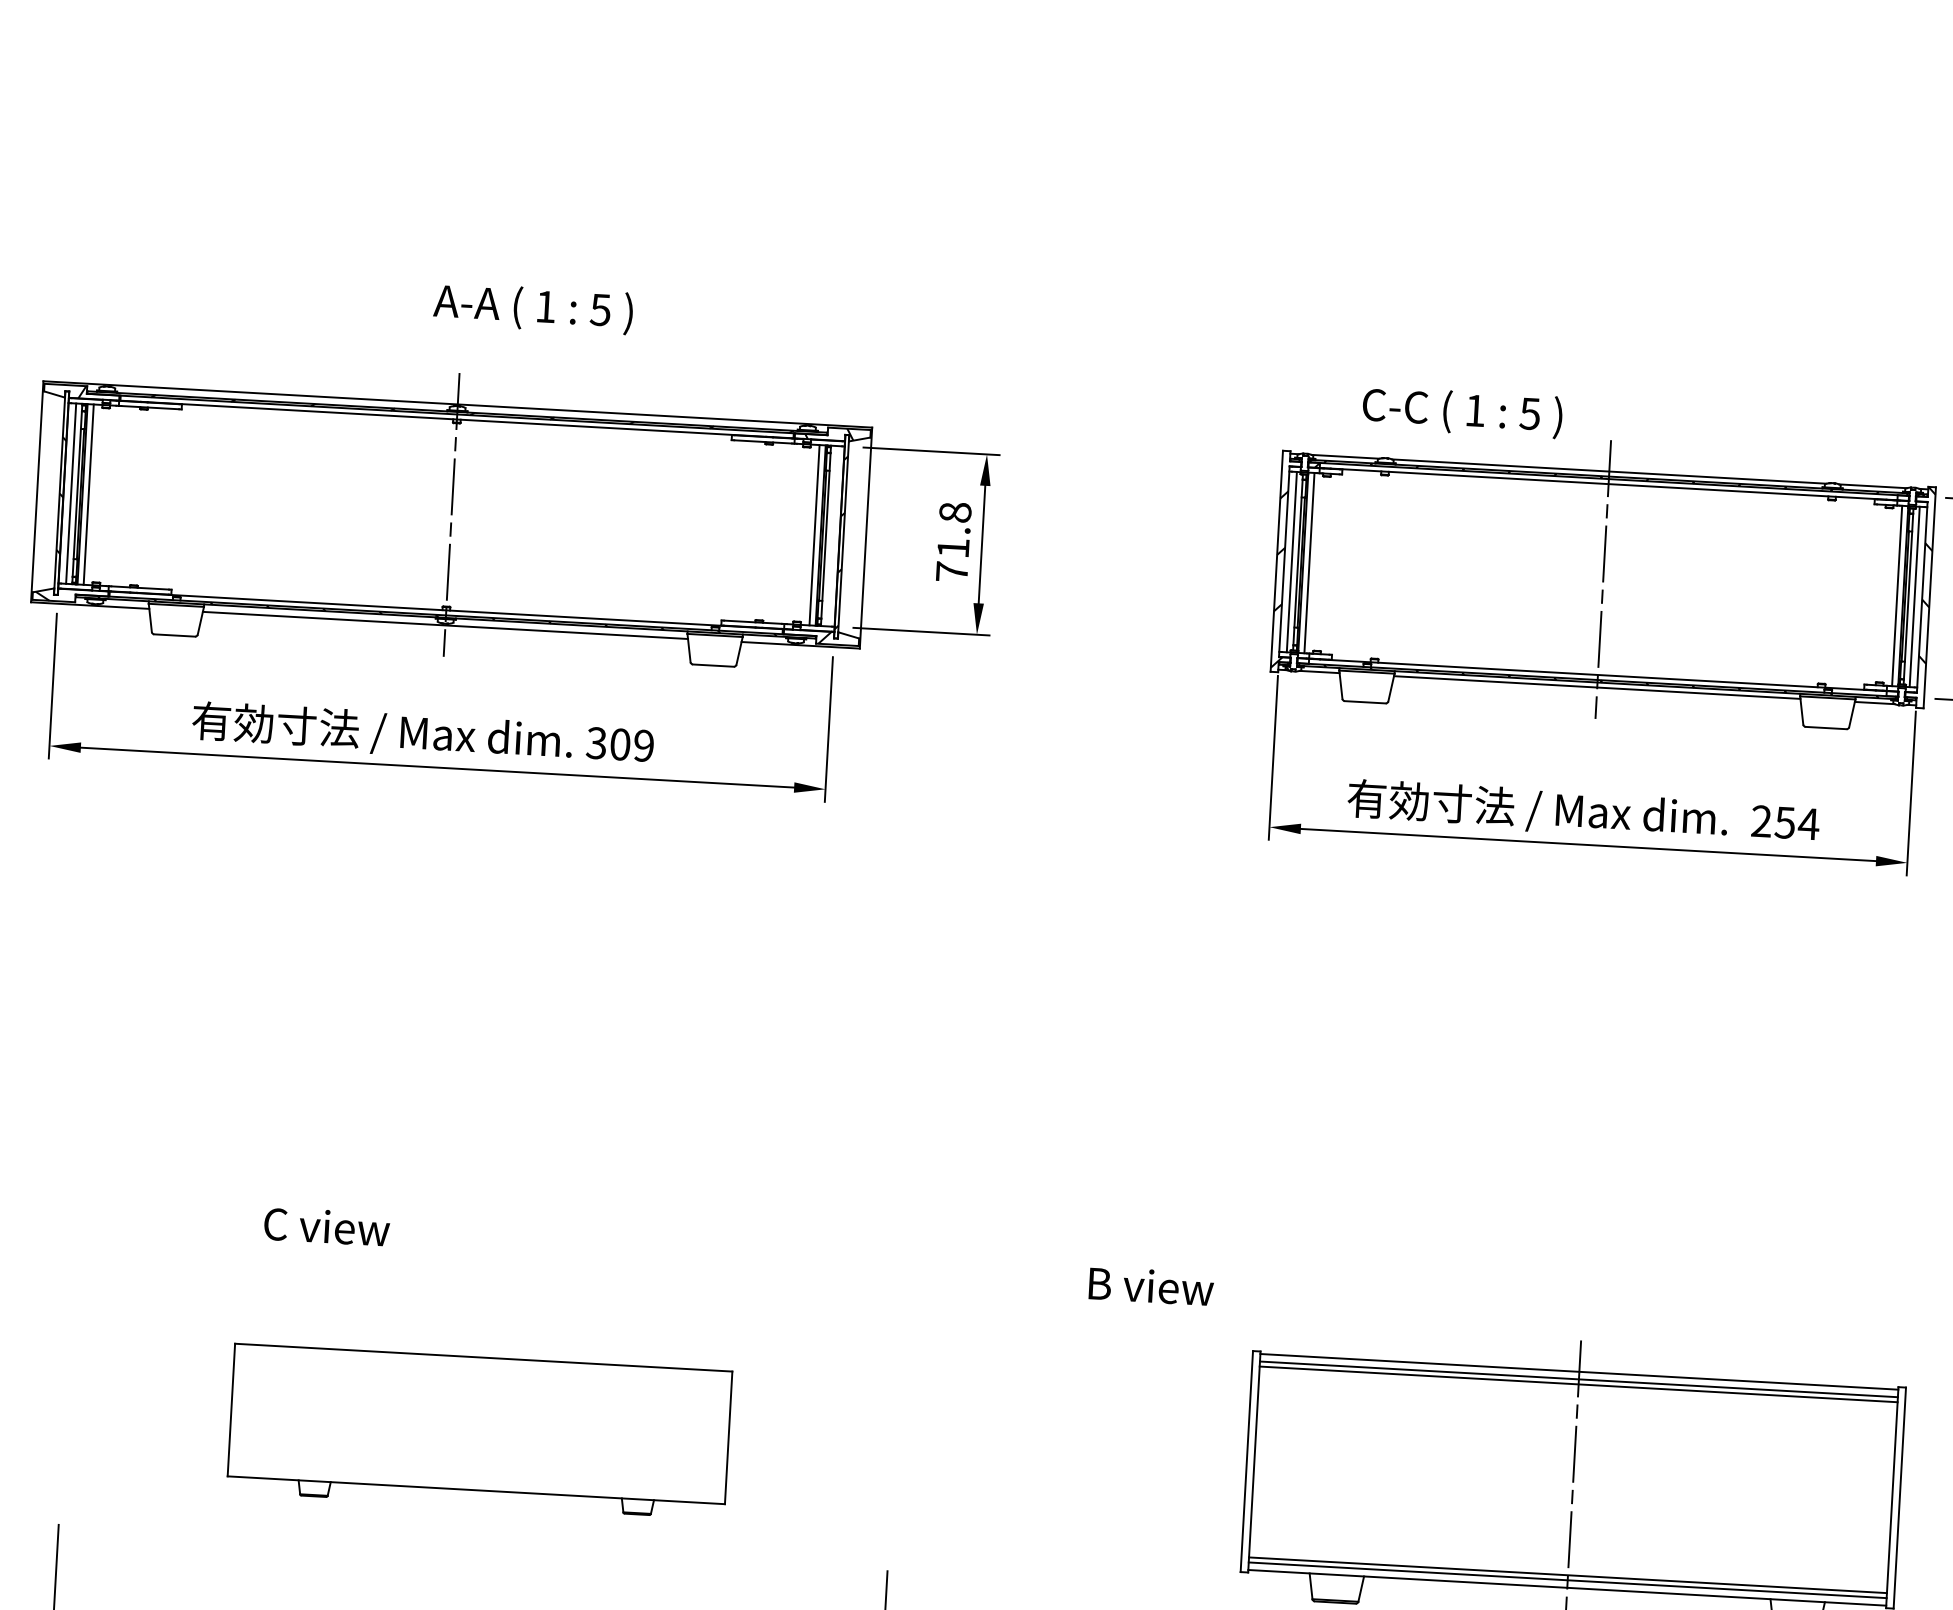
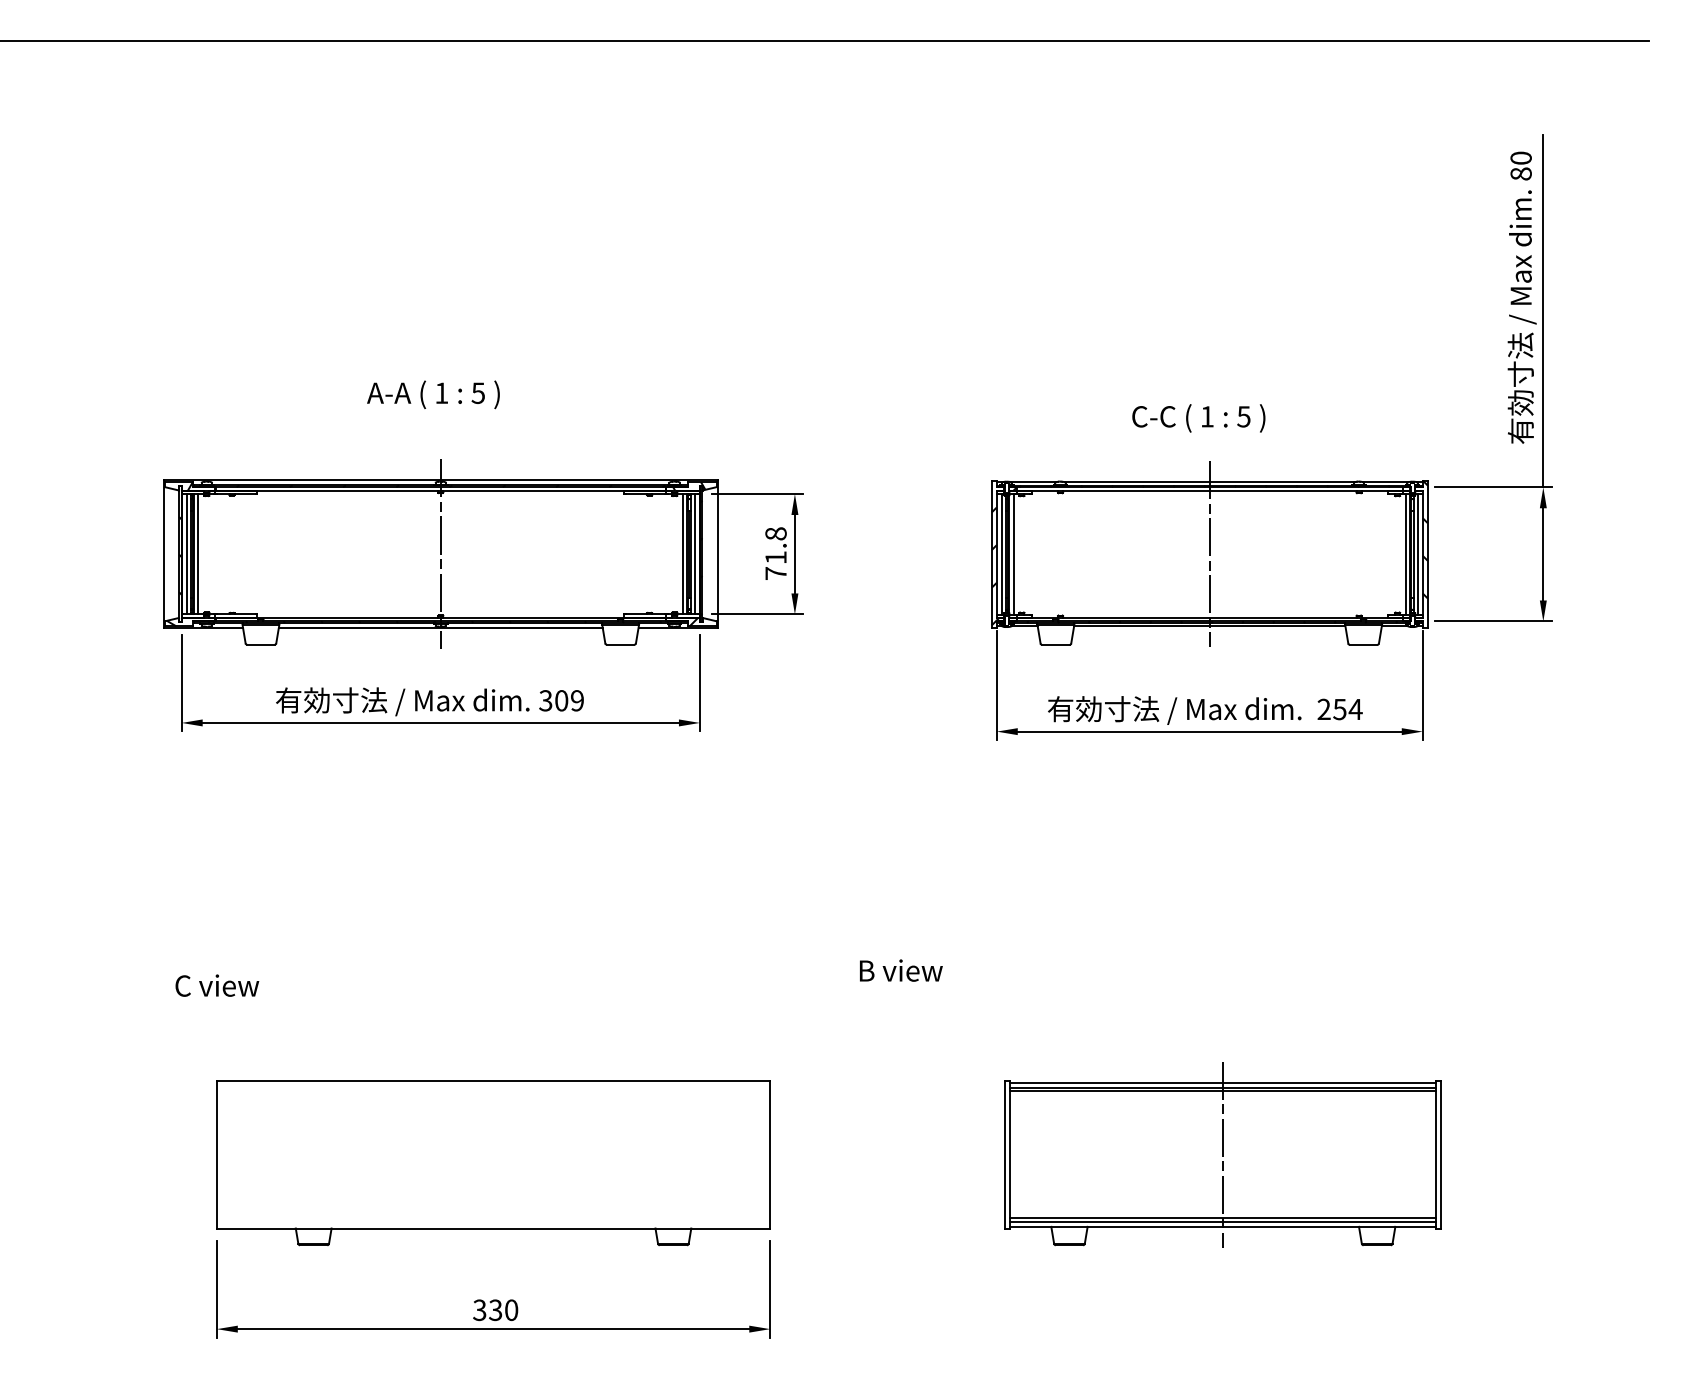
text: (533, 308) -> (433, 394), moved
text: (1461, 412) -> (1198, 418), moved
line: (831, 536) -> (694, 554), added
text: (327, 1226) -> (217, 985), moved
text: (1151, 1286) -> (901, 970), moved
part: (479, 1431) -> (493, 1163), size x1.67

